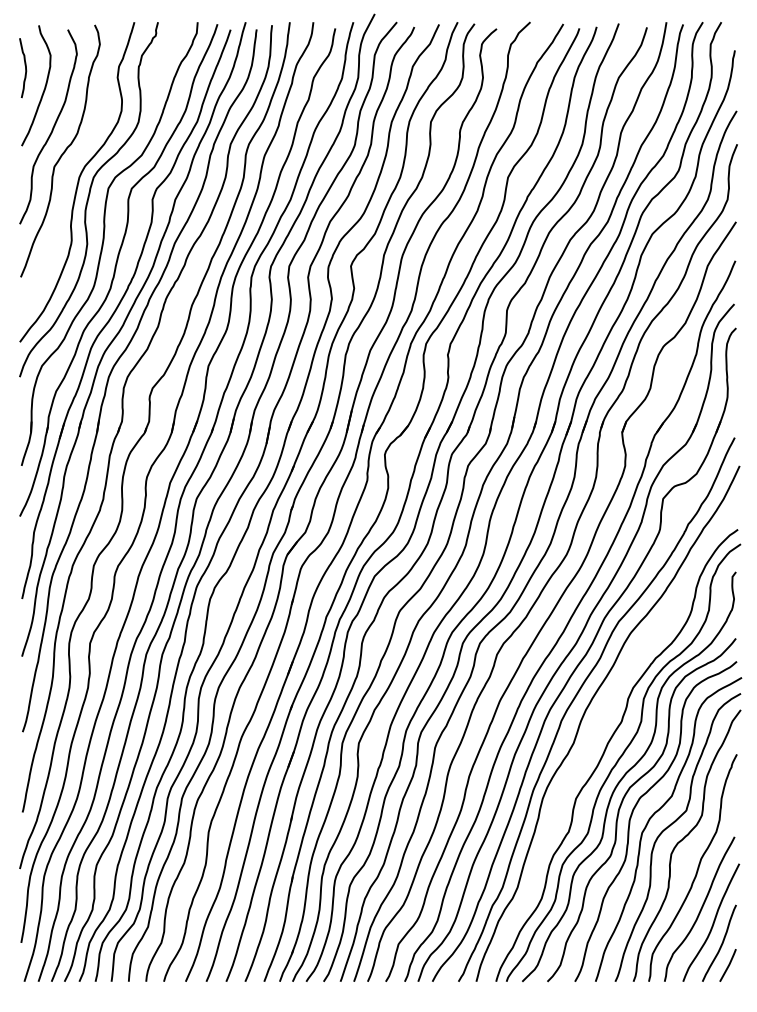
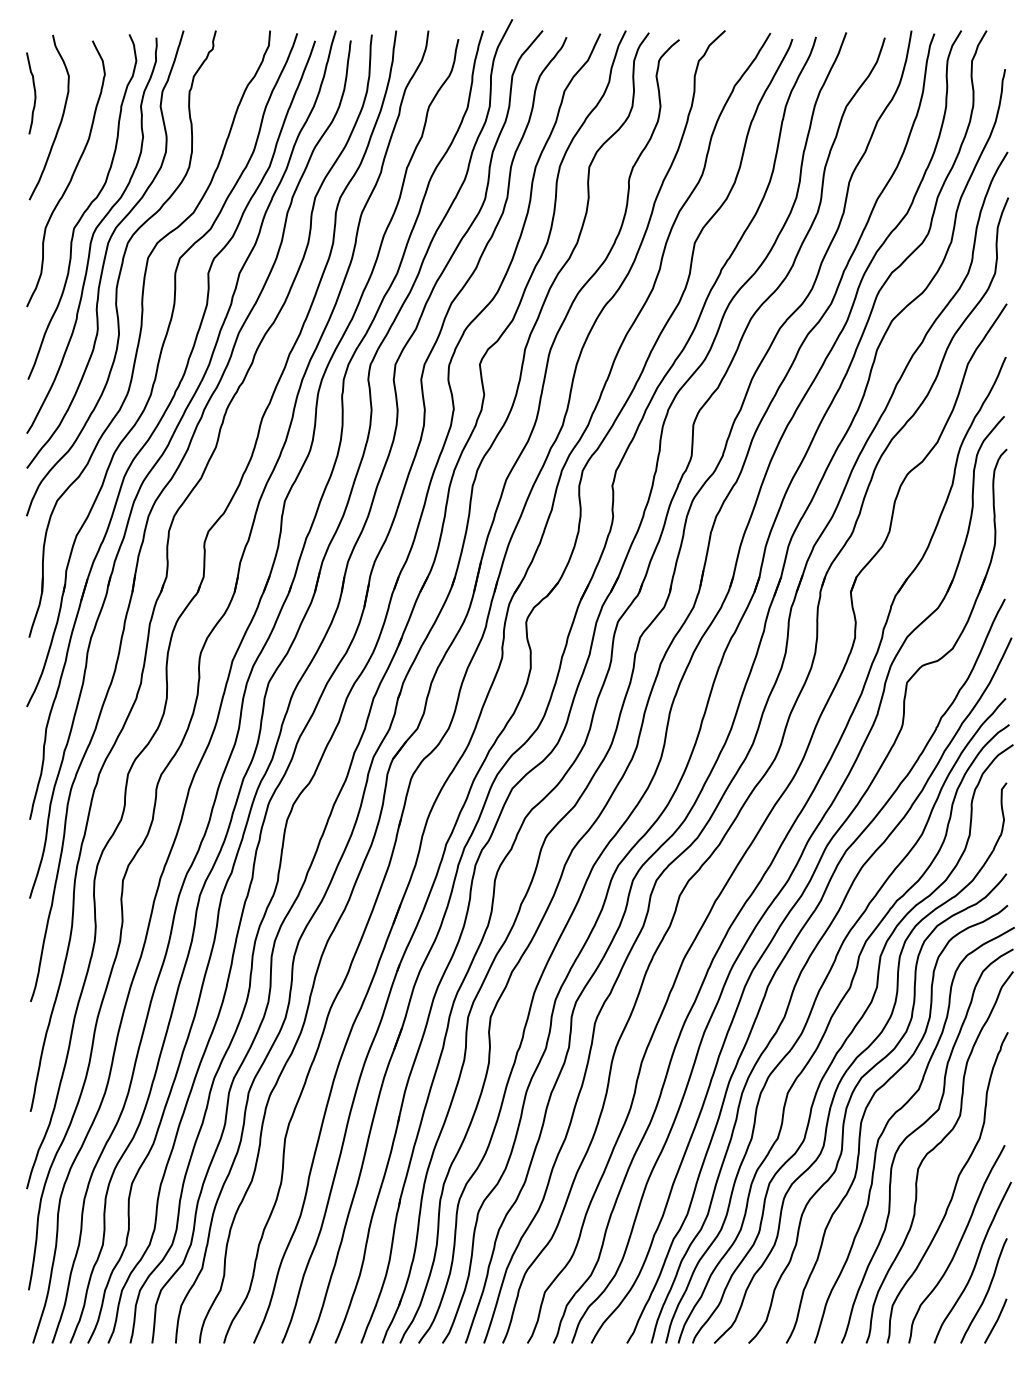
curve: (67, 171) -> (92, 235), added
curve: (593, 740) -> (811, 1013), added

